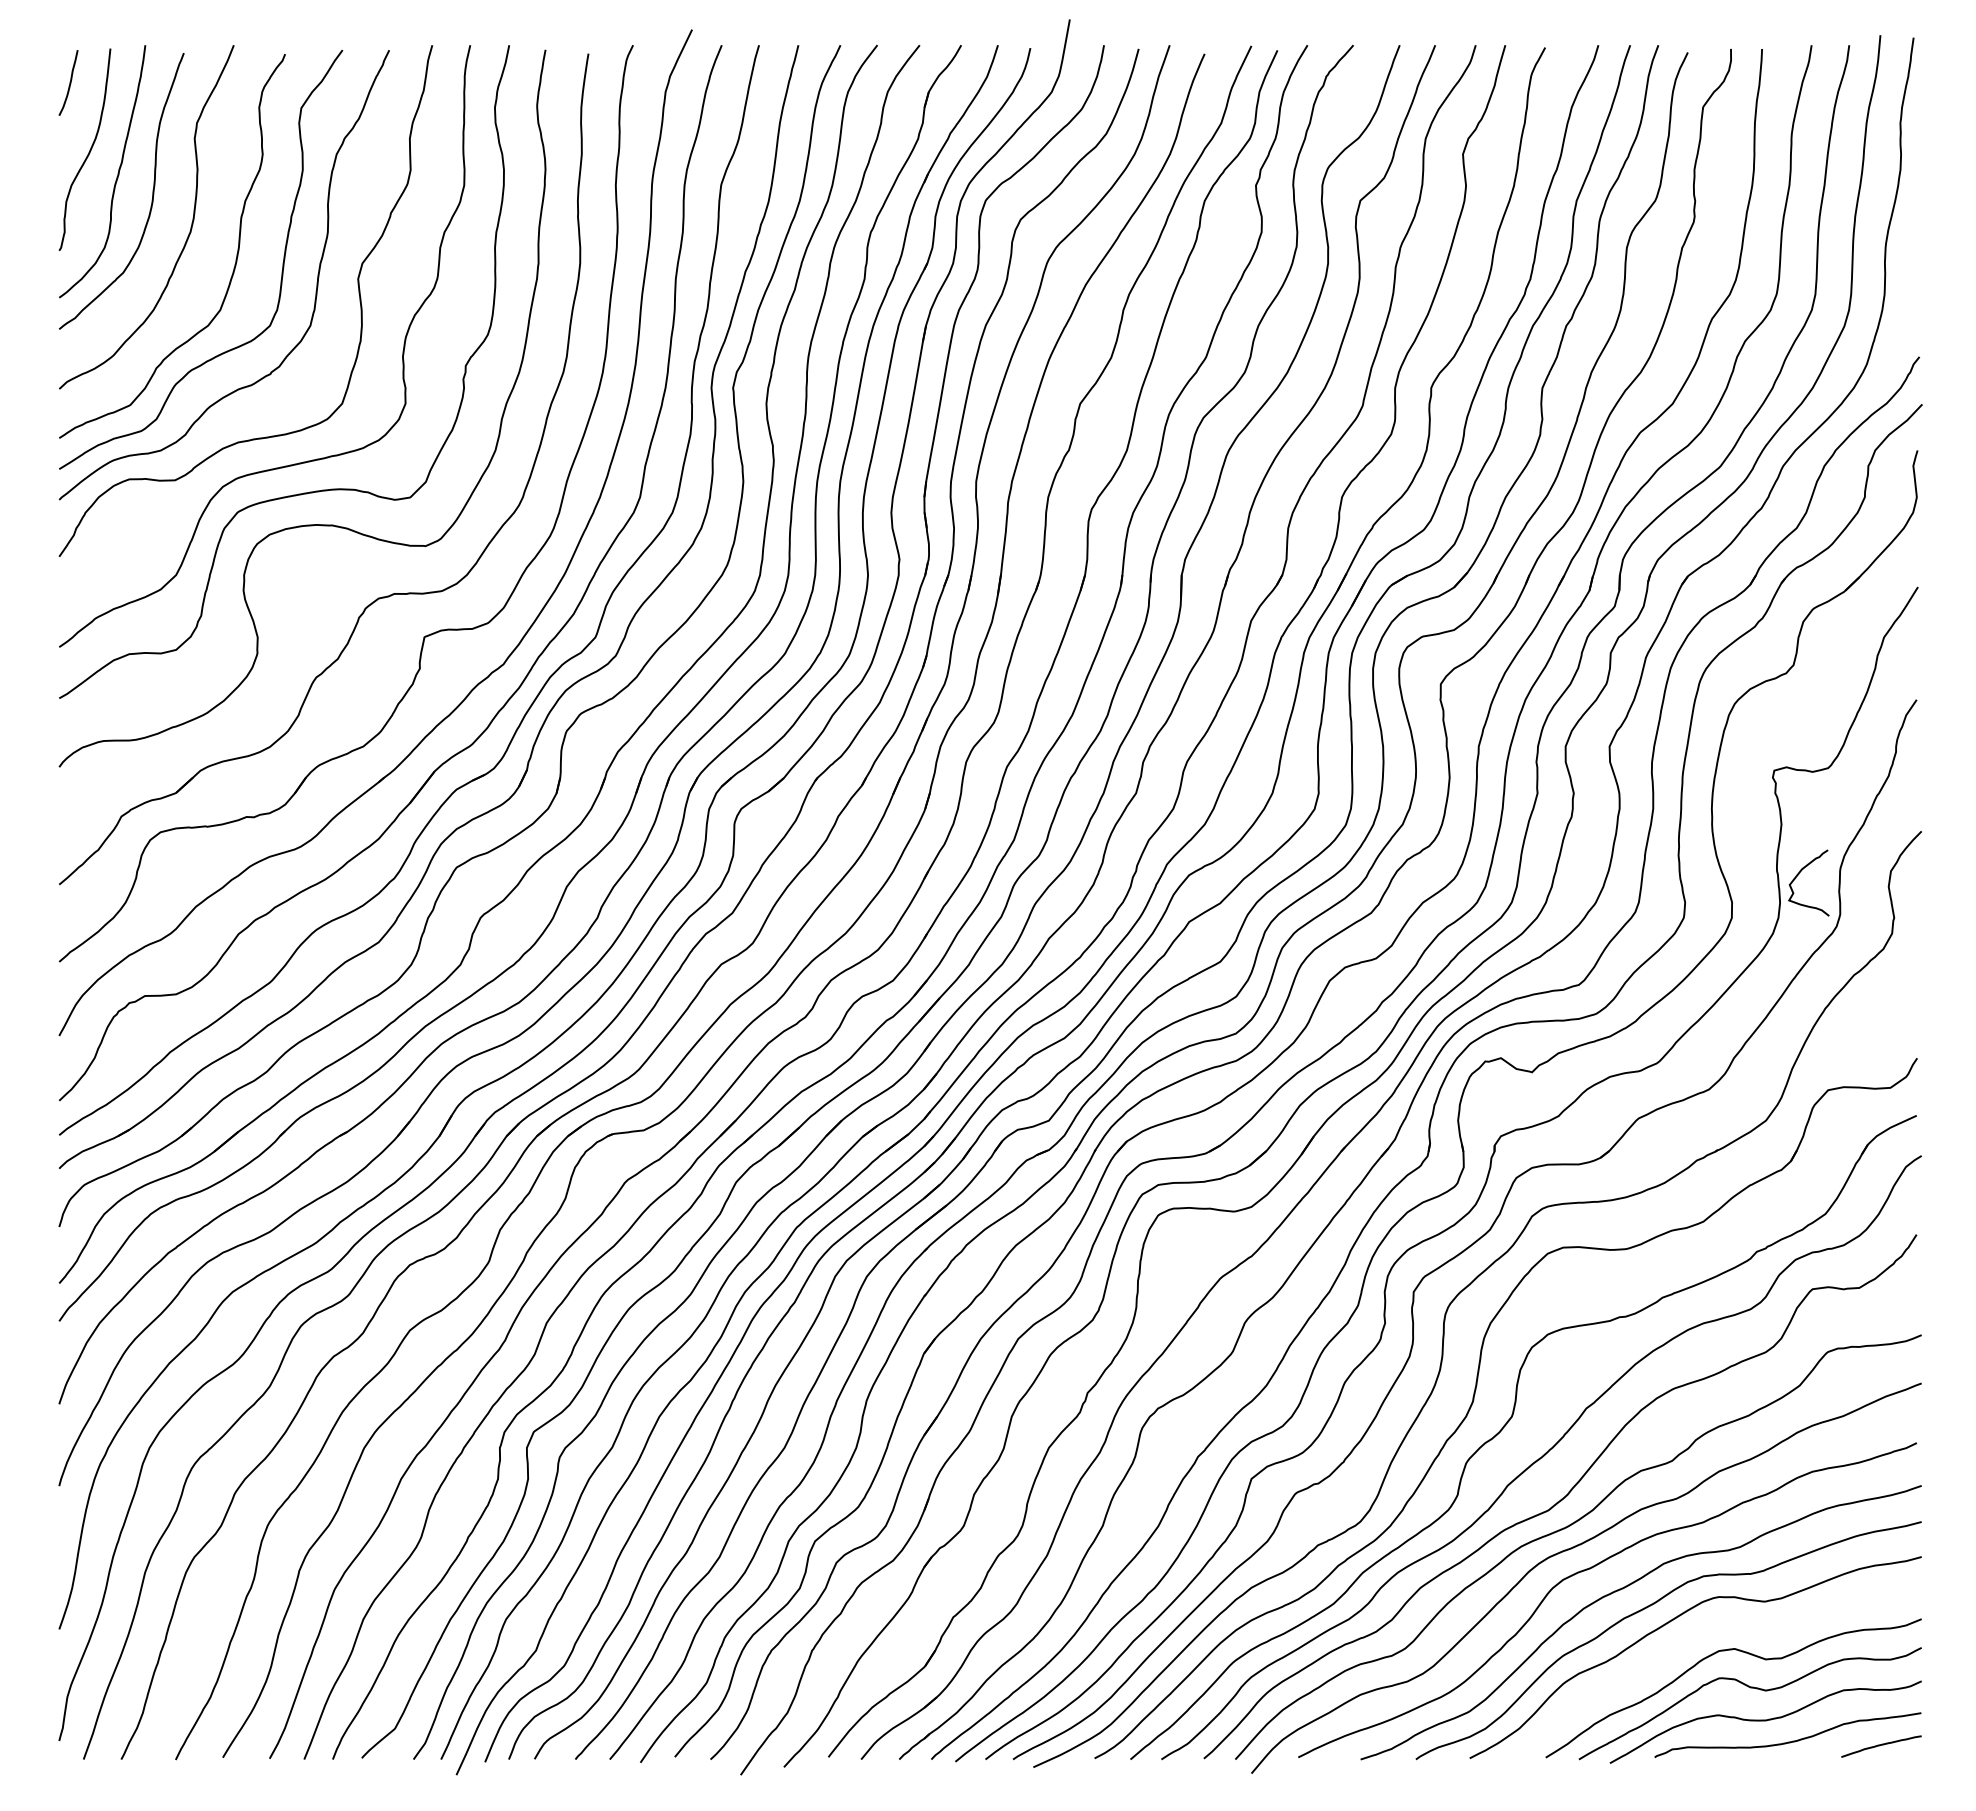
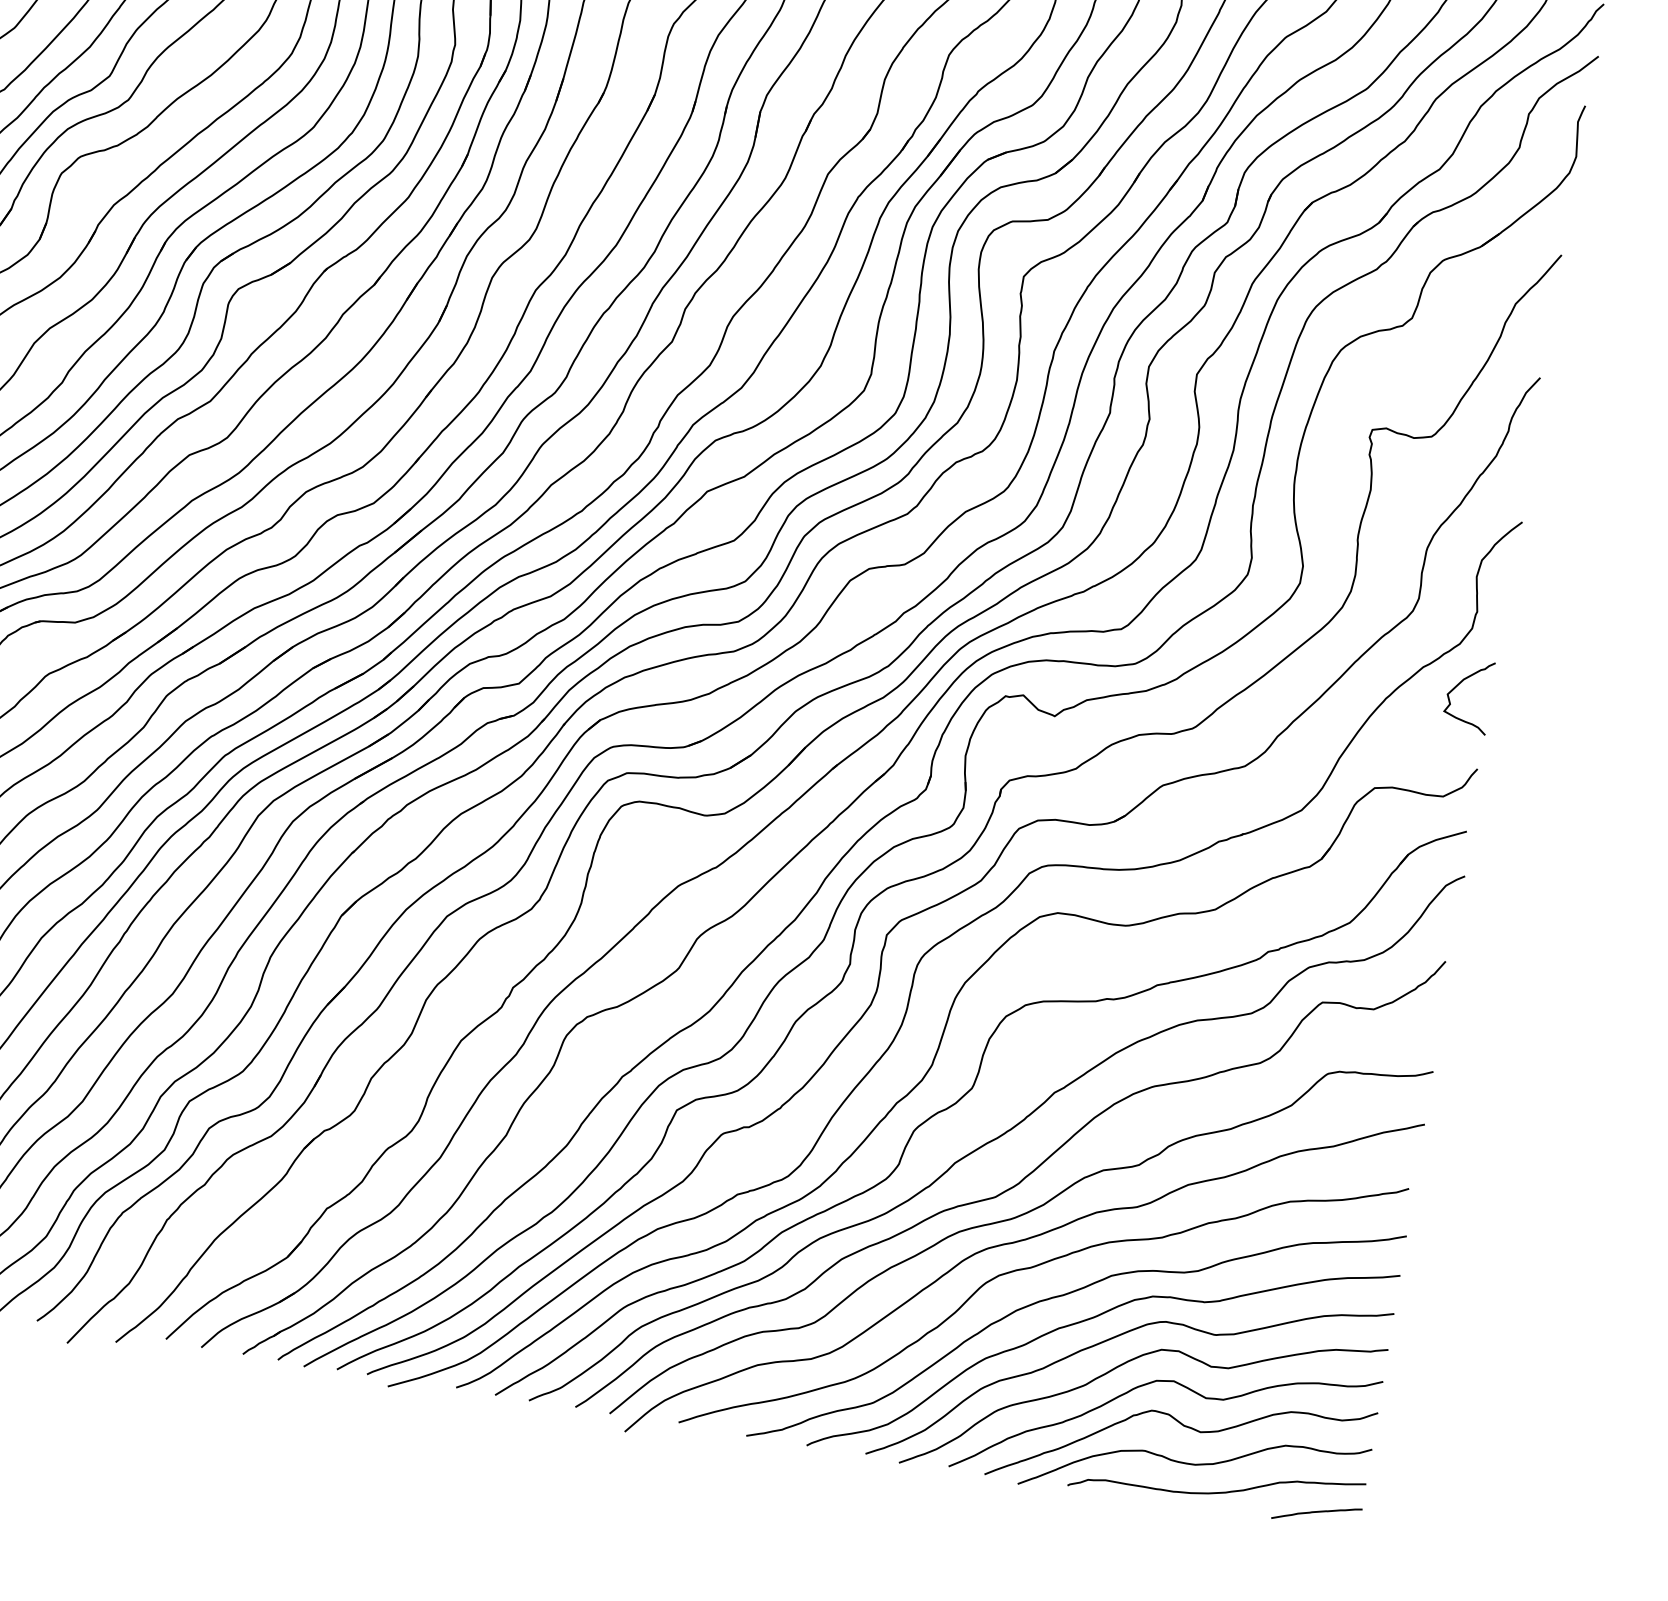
curve: (1799, 874) -> (1460, 684), moved
curve: (1685, 1643) -> (1121, 1366), added

